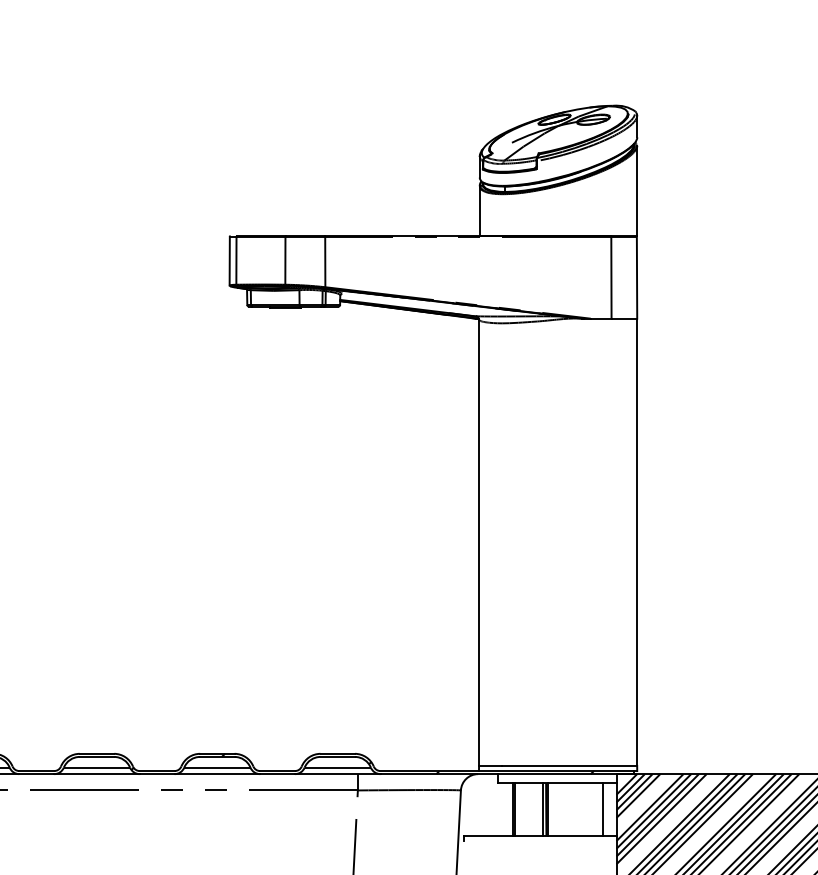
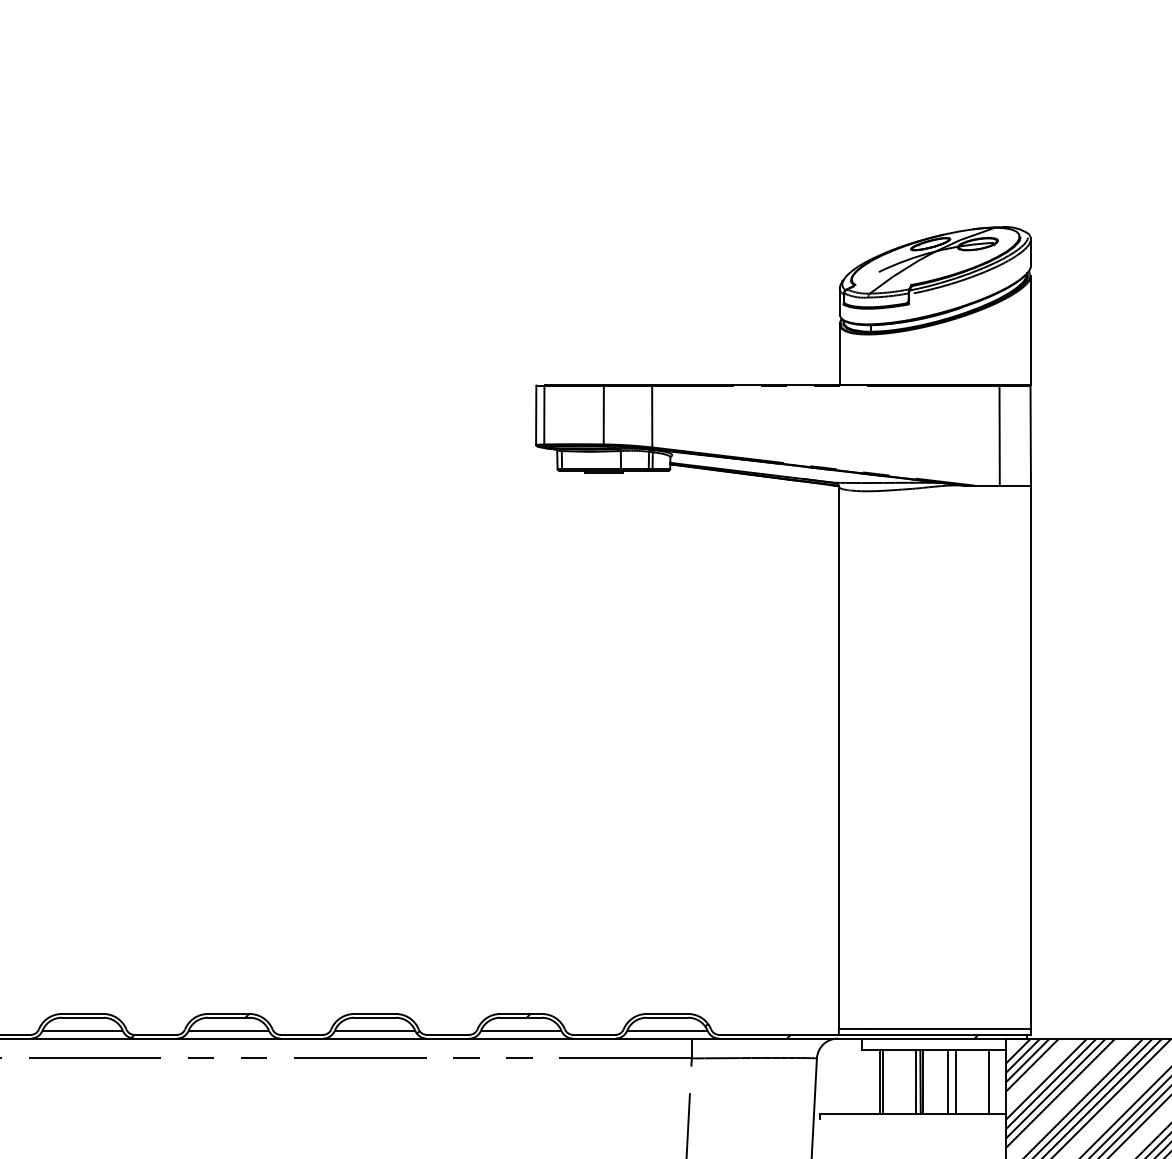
line: (568, 809) -> (947, 1081), added
line: (575, 809) -> (955, 1081), added

